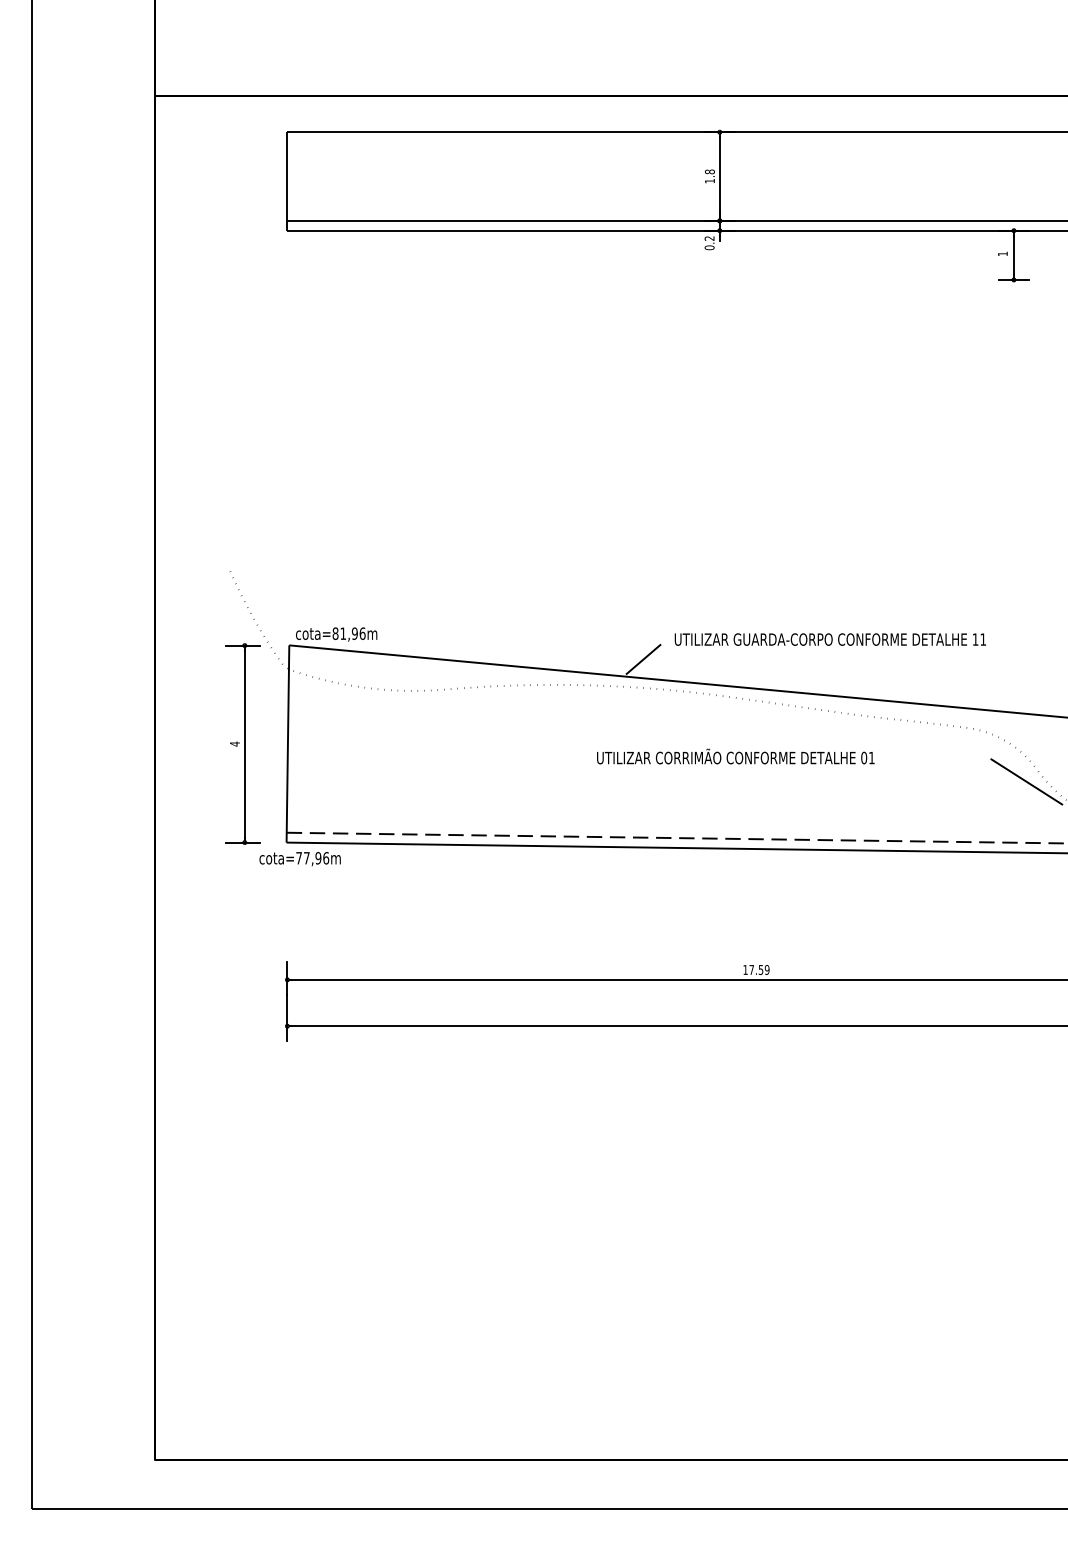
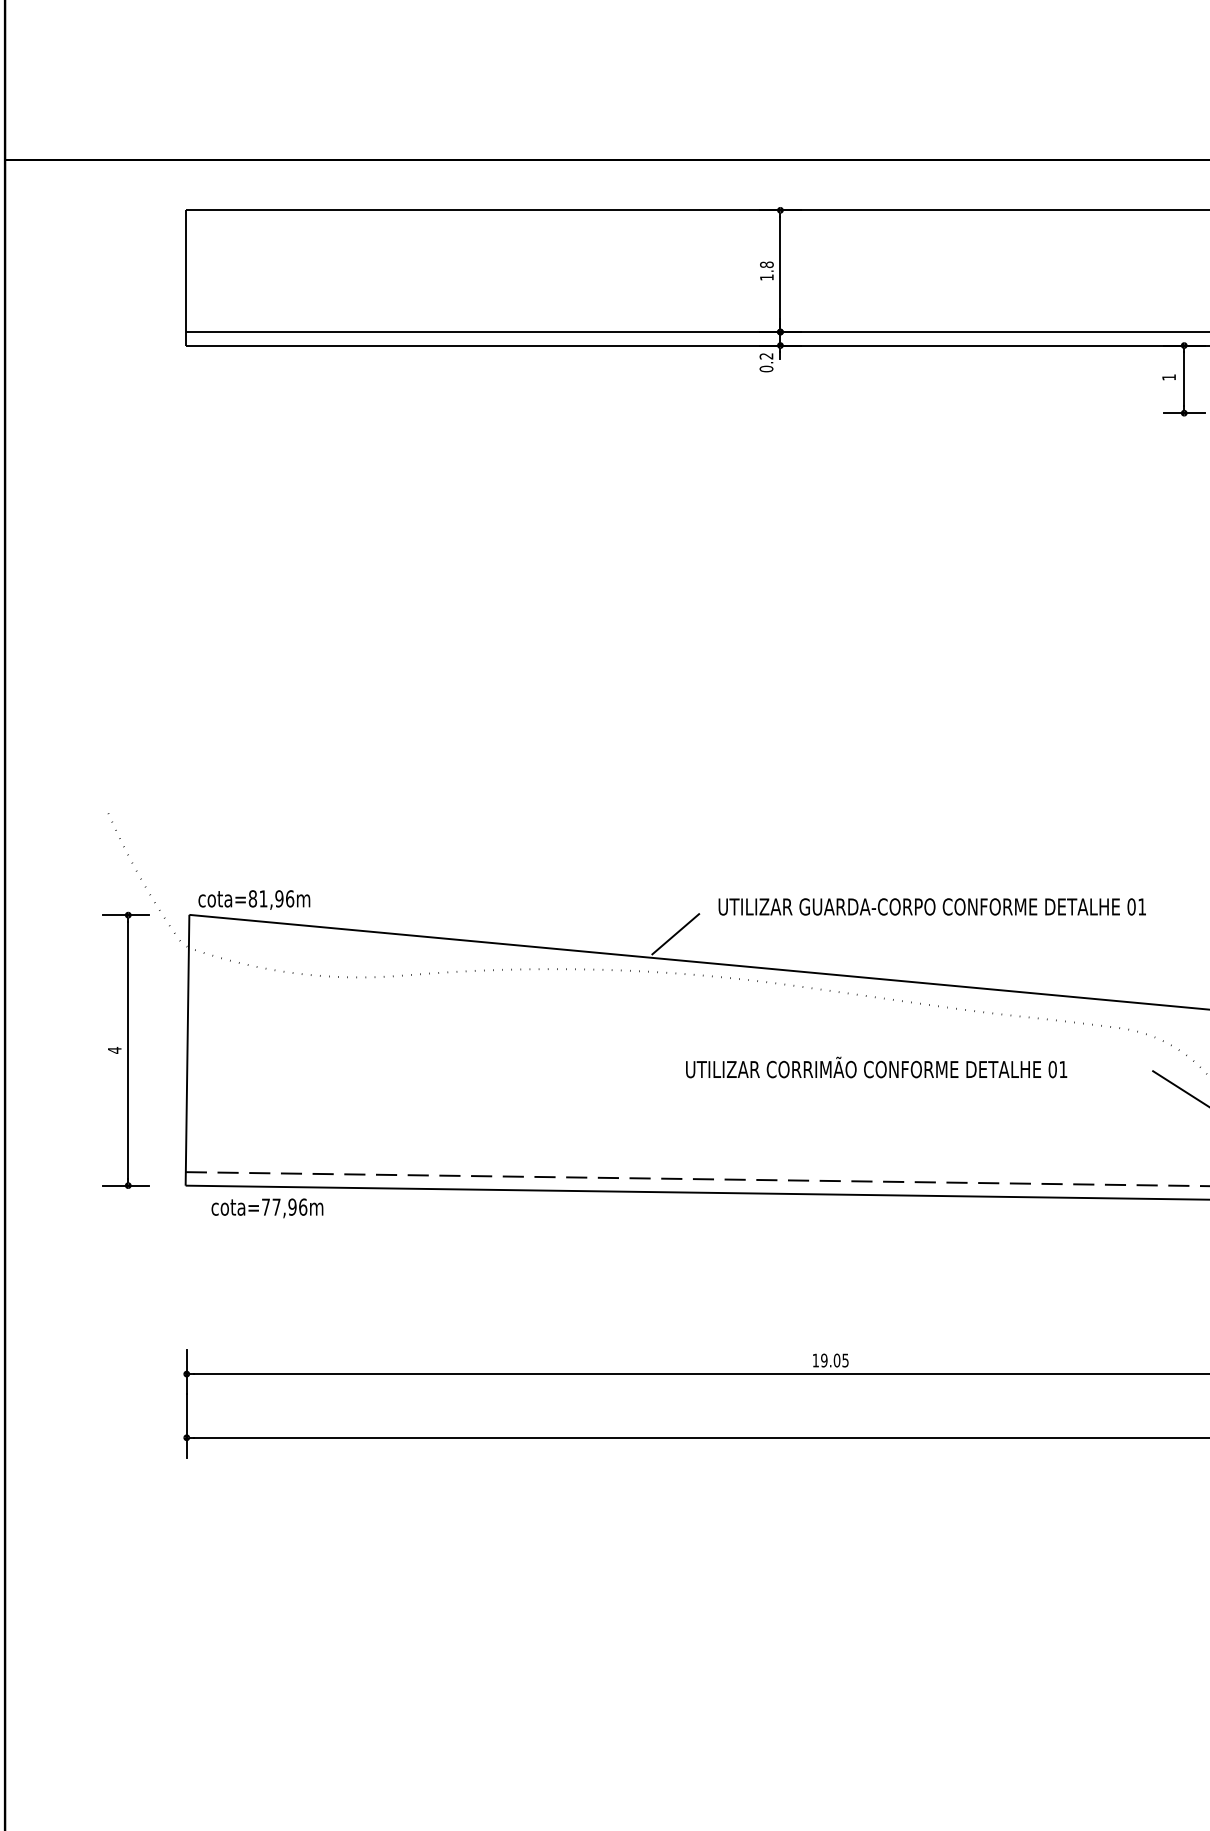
text: (975, 639) -> (1131, 906), 11 -> 01
text: (735, 756) -> (876, 1067), moved
text: (299, 859) -> (266, 1208), moved
text: (759, 969) -> (834, 1359), 17.59 -> 19.05

